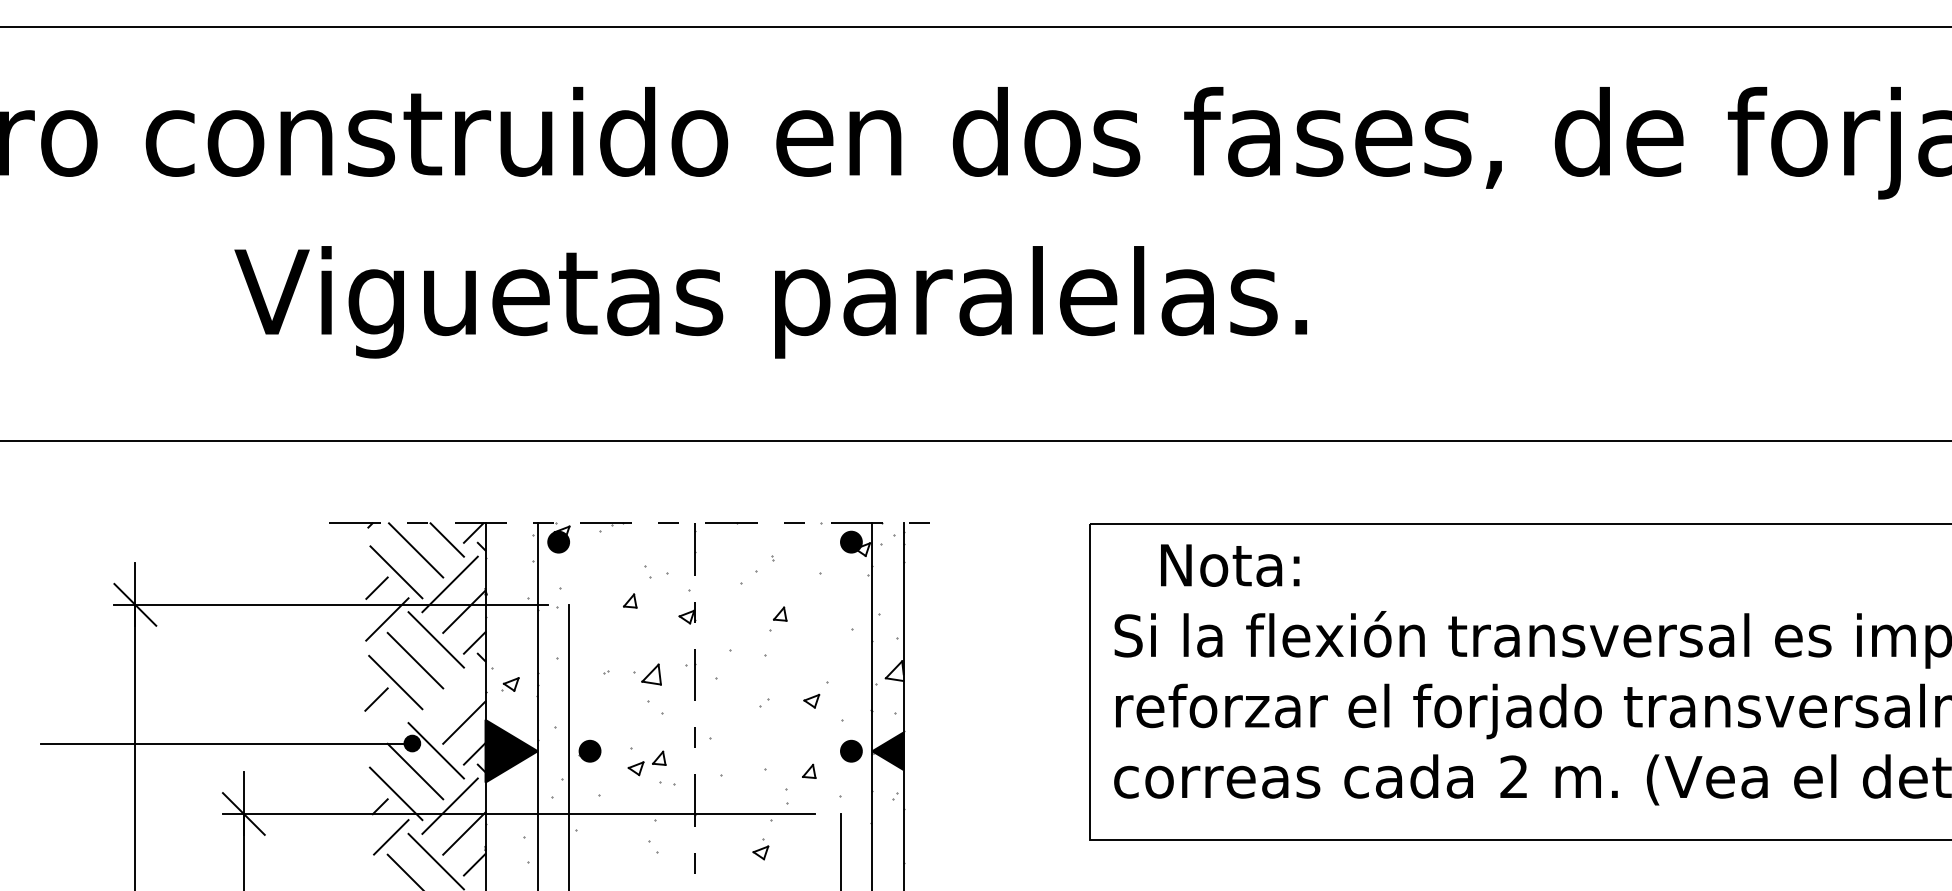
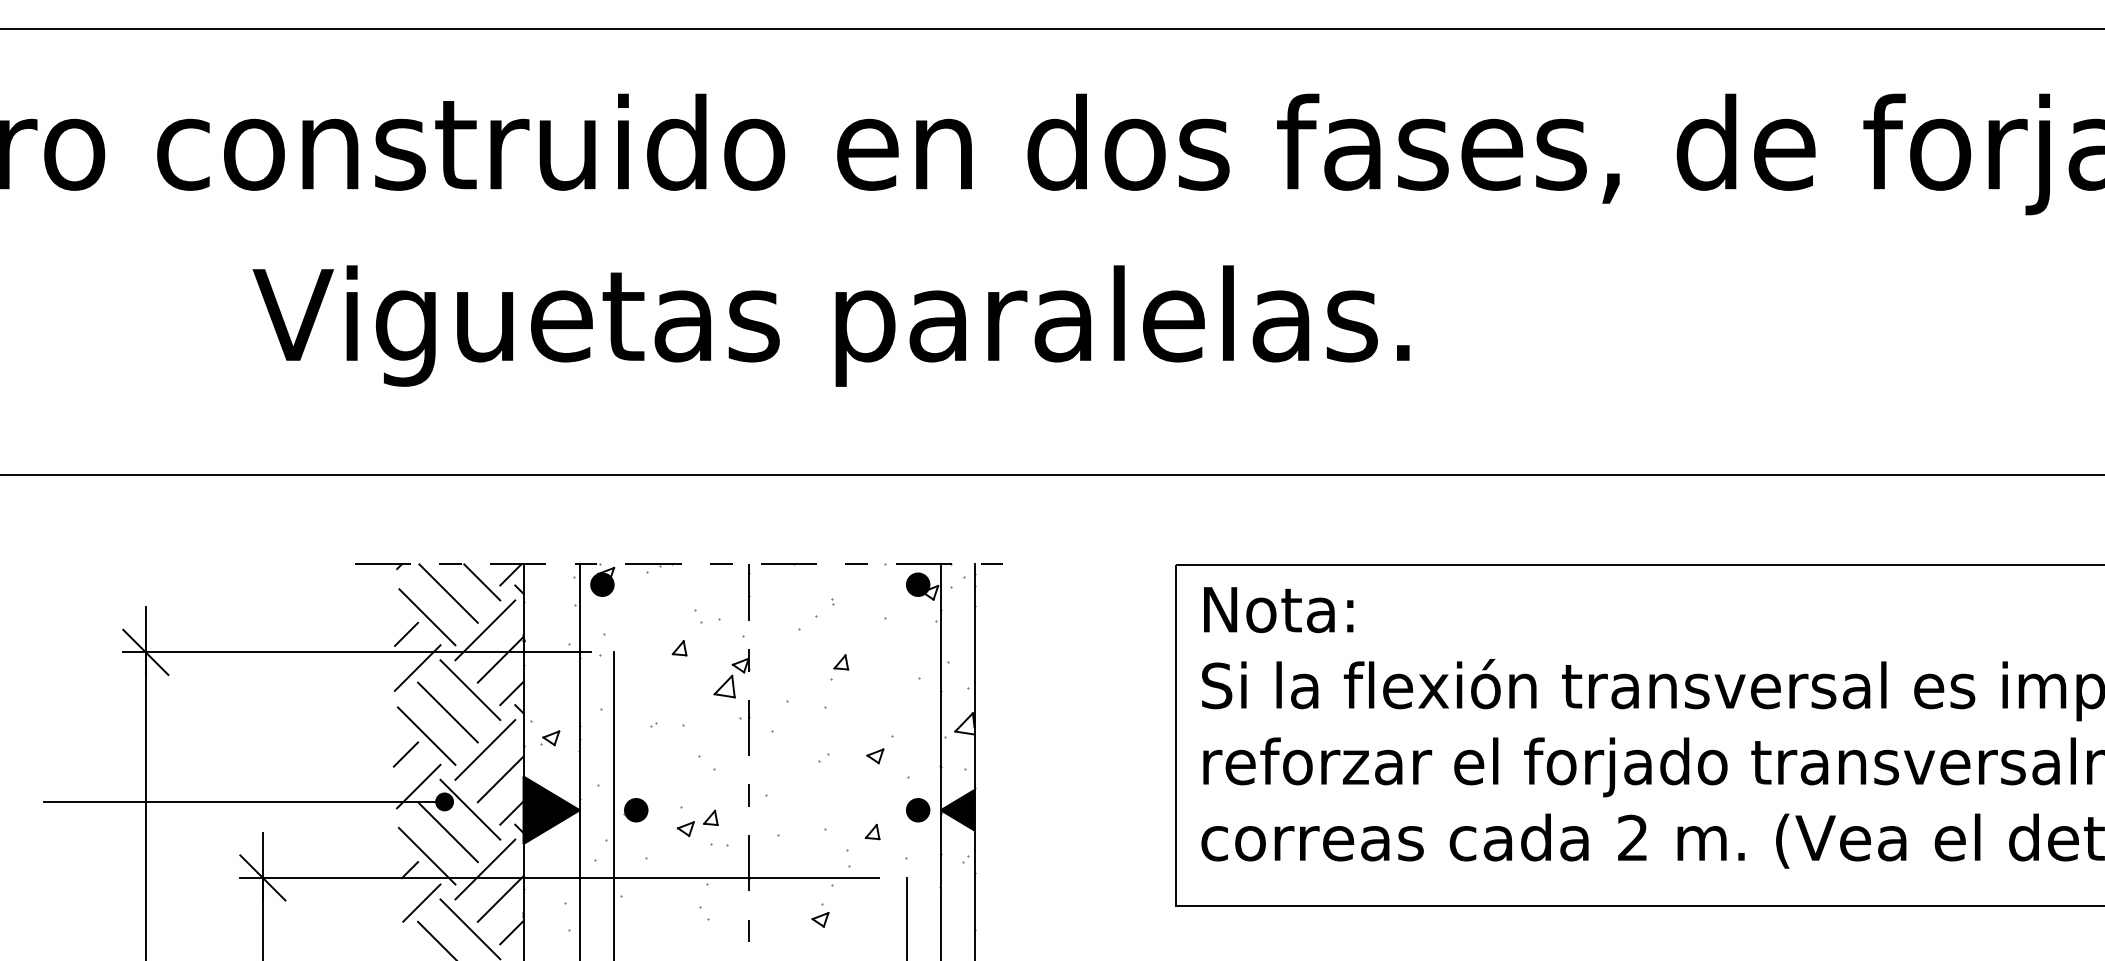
text: (1230, 566) -> (1278, 610), moved
part: (651, 674) -> (724, 686), moved
line: (450, 694) -> (485, 749), added
line: (388, 729) -> (418, 786), added

